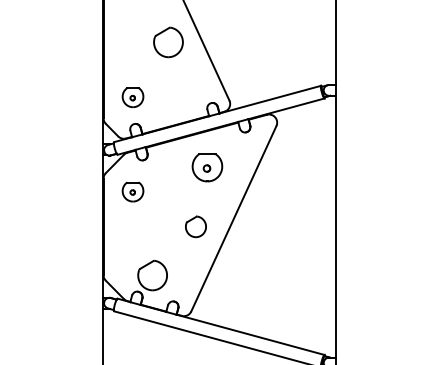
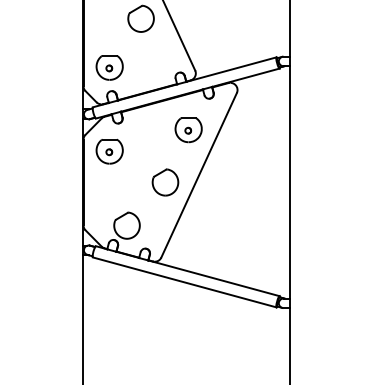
part: (132, 97) -> (109, 67), size x1.43
part: (207, 168) -> (188, 130), moved
part: (132, 191) -> (109, 151), size x1.43
part: (195, 226) -> (165, 182), size x1.43

